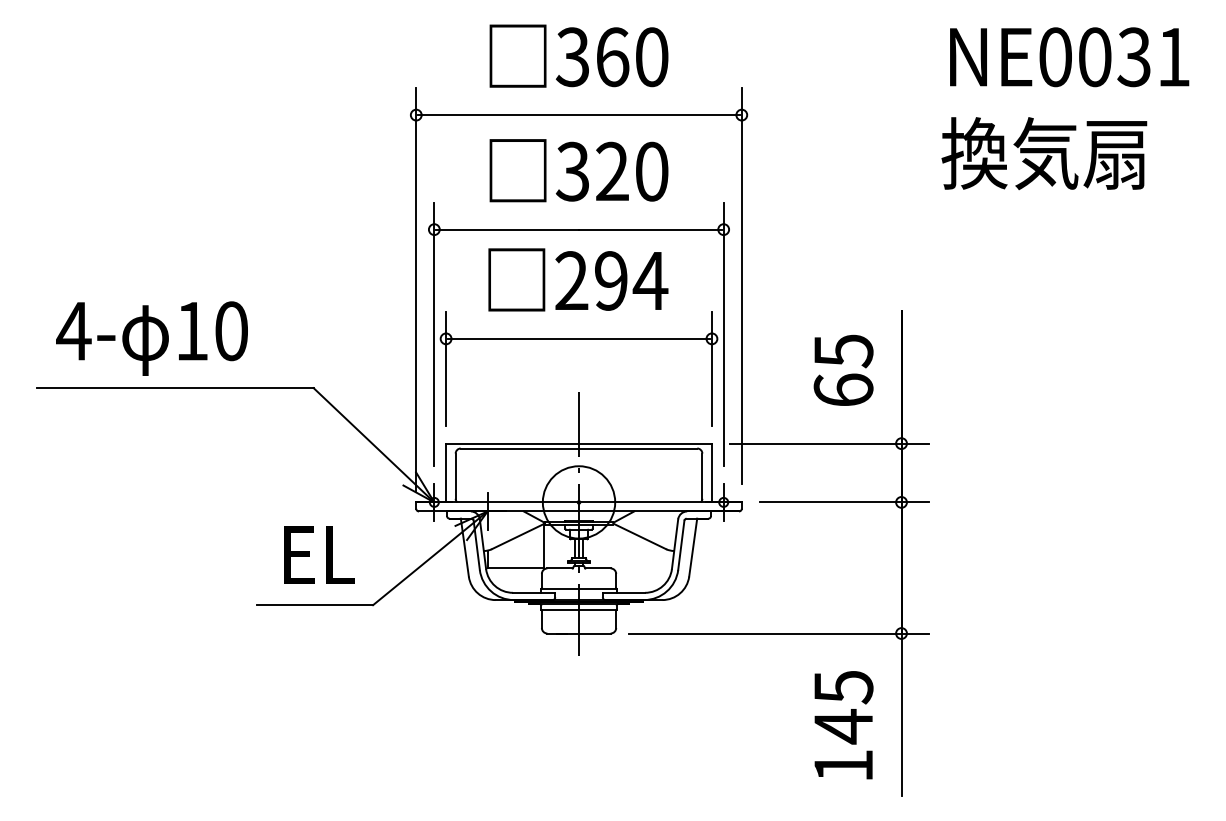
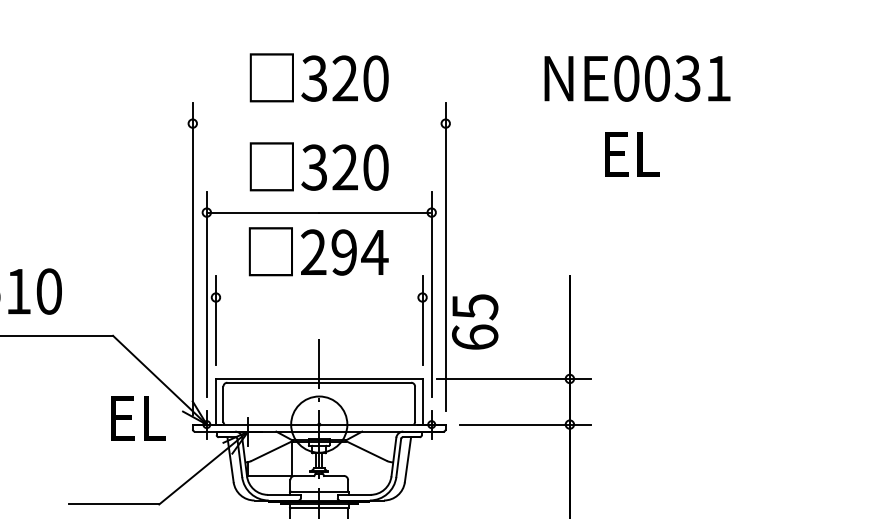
text: (612, 57) -> (345, 78), 360 -> 320
text: (1069, 57) -> (637, 78), moved
line: (578, 115) -> (318, 123), removed
text: (1044, 153) -> (680, 153), 換気扇 -> EL
line: (578, 338) -> (318, 297), removed
text: (843, 369) -> (475, 321), moved
text: (319, 554) -> (138, 417), moved

